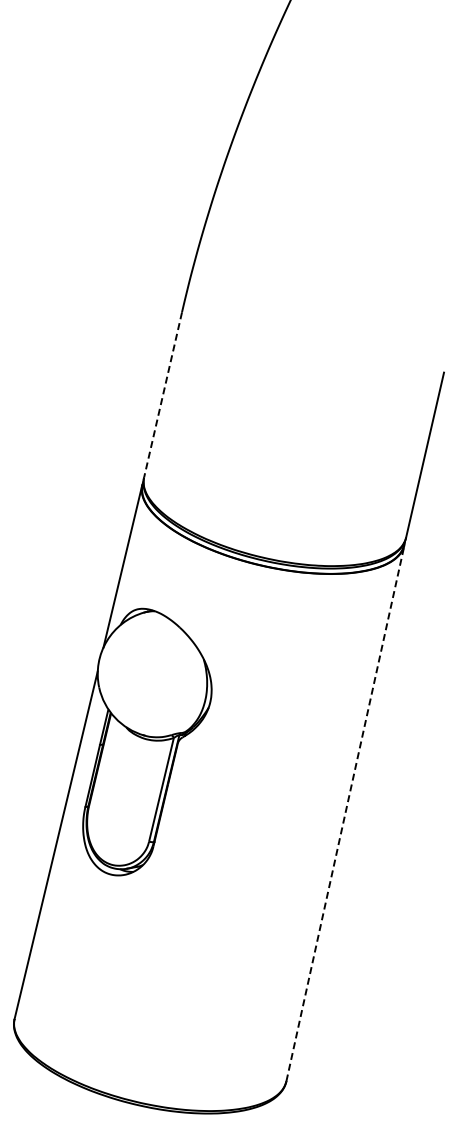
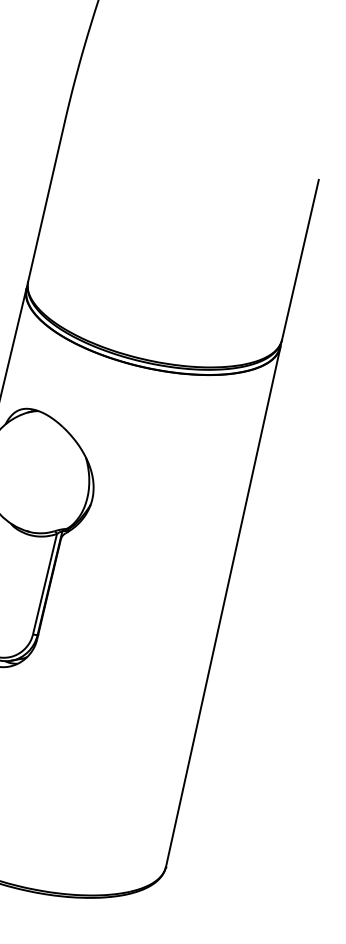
line: (163, 394) -> (46, 201), dashed -> solid
line: (345, 812) -> (223, 606), dashed -> solid

